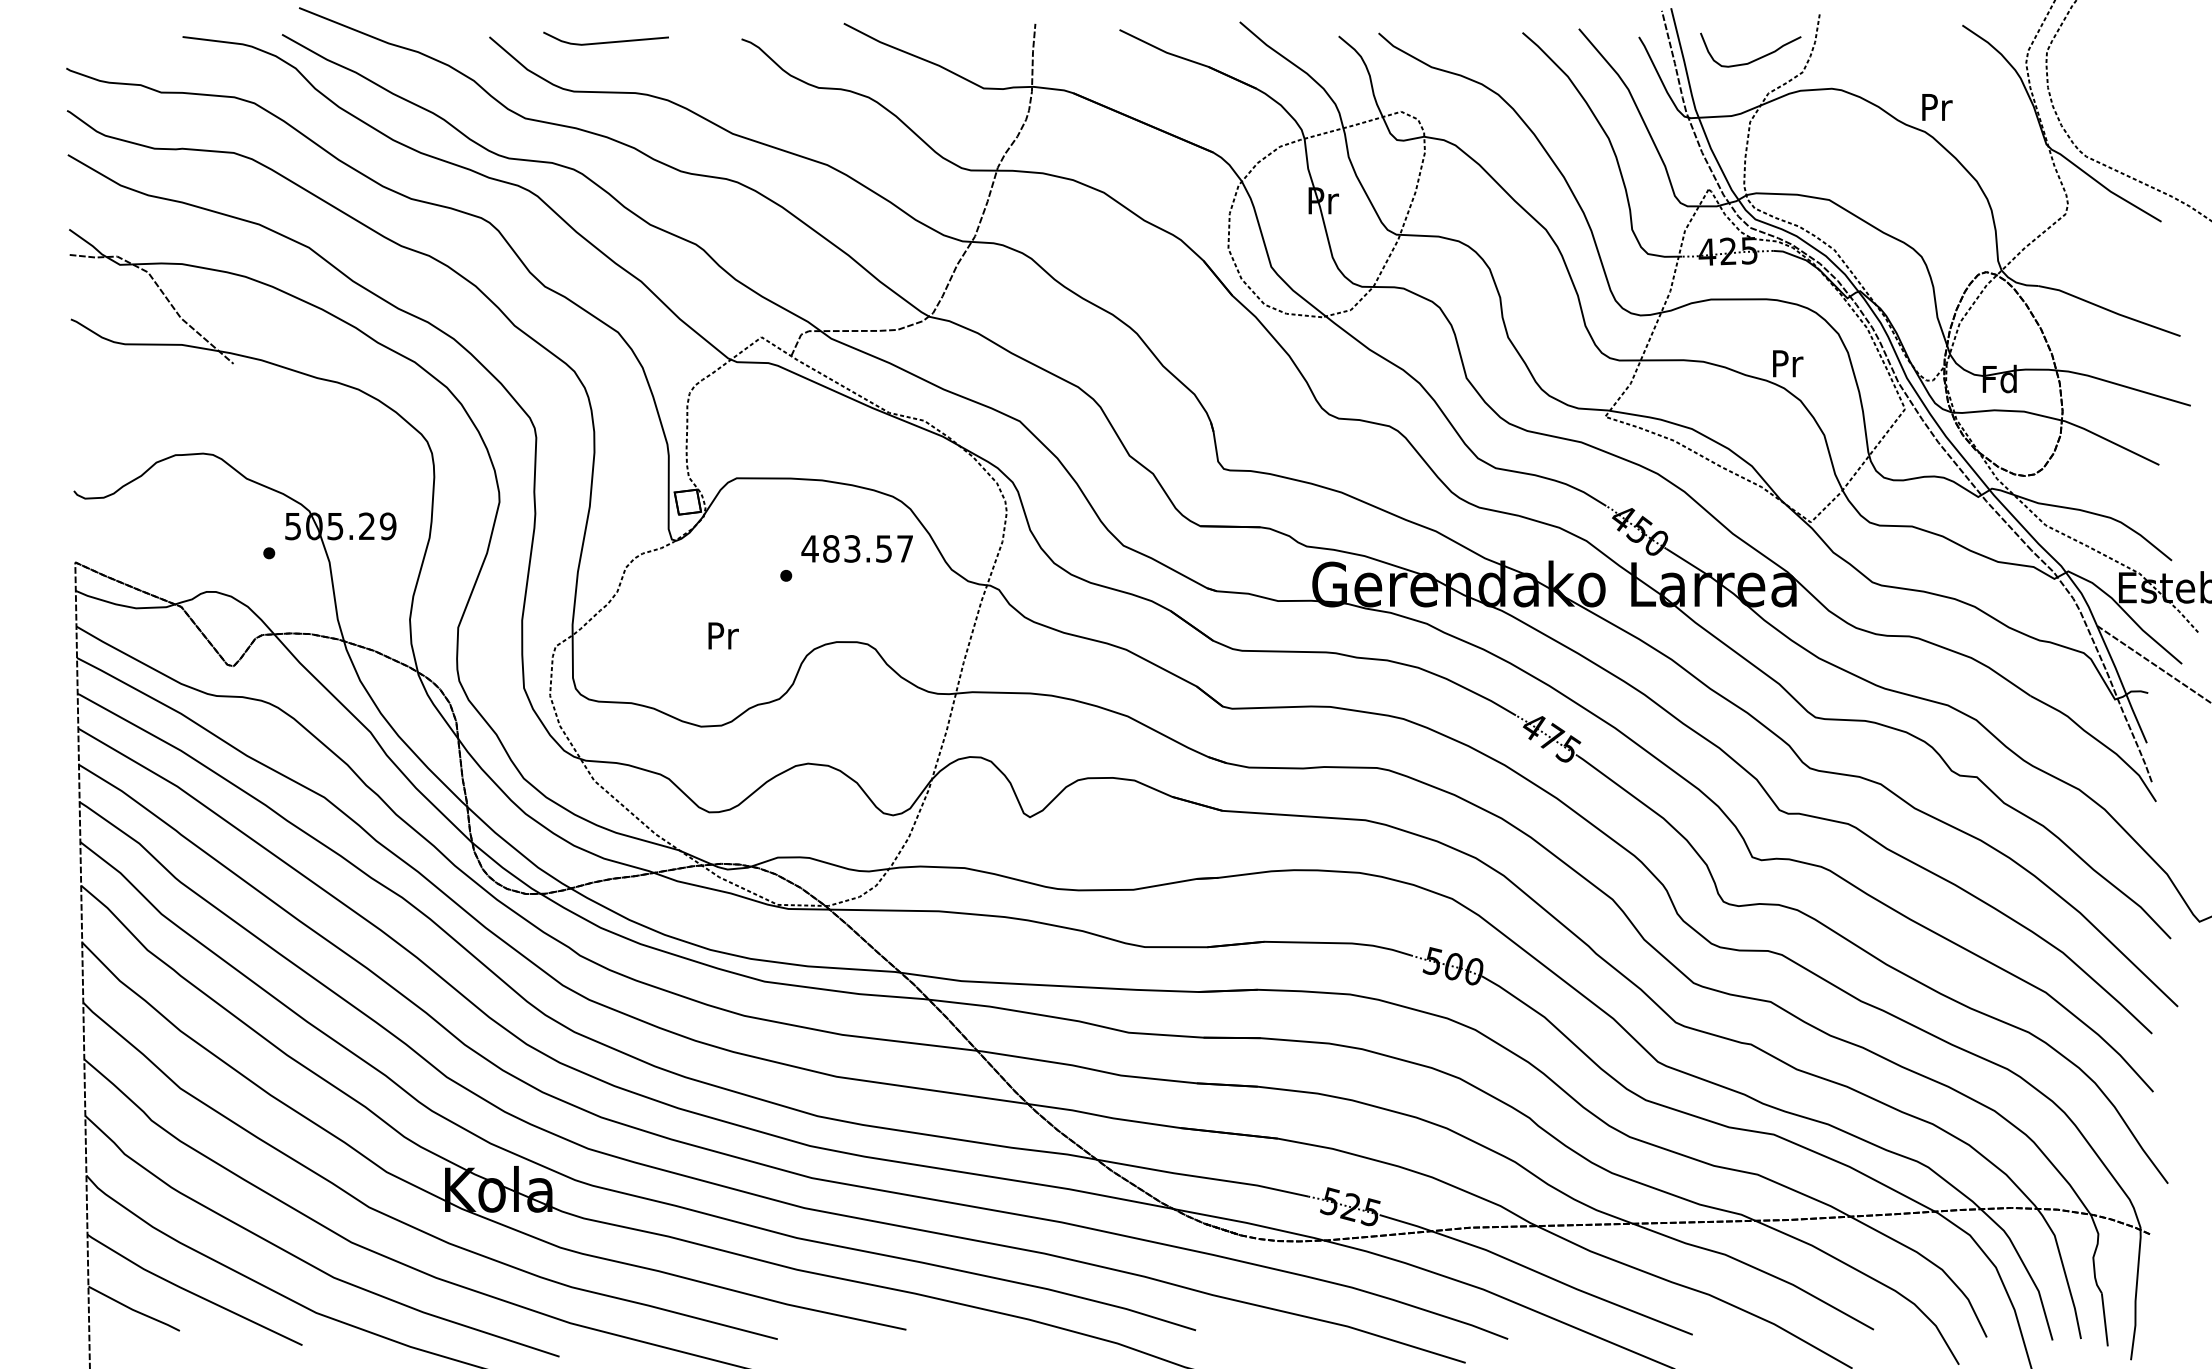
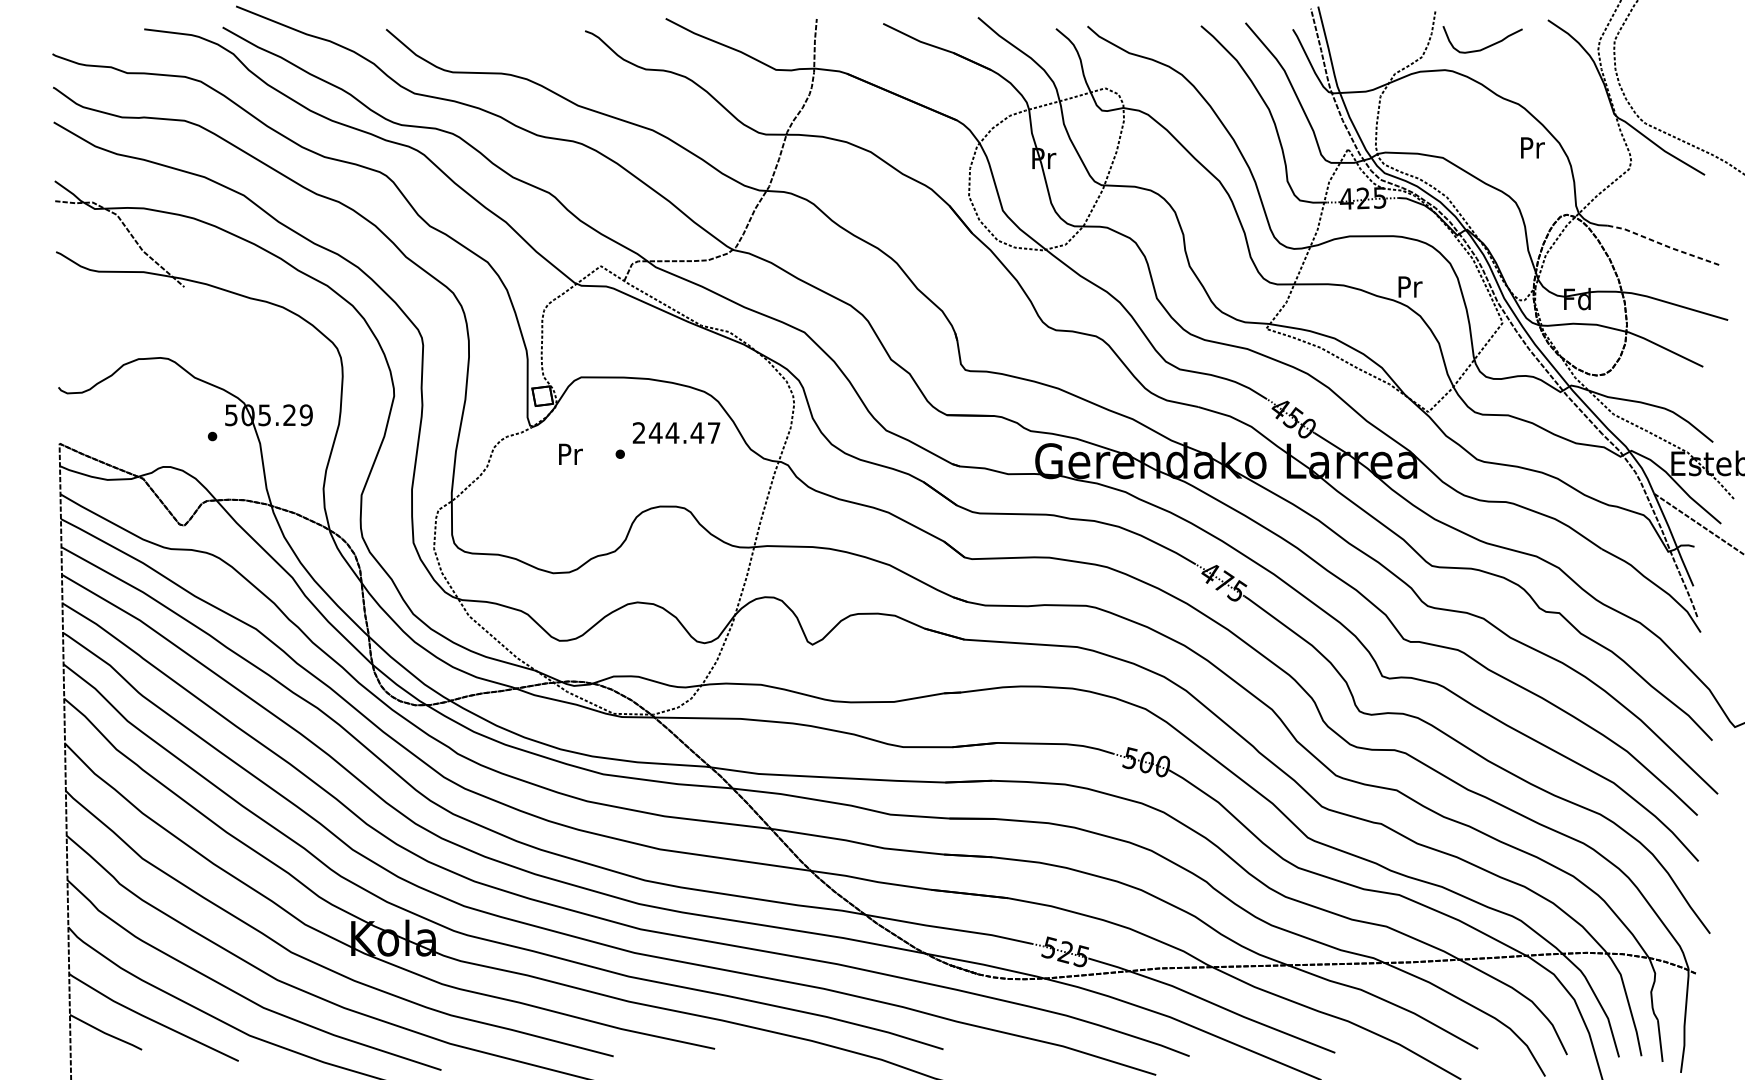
line: (605, 41) -> (477, 32), removed
curve: (1754, 59) -> (1485, 47), moved
text: (1937, 107) -> (1533, 148), moved
line: (2109, 310) -> (1663, 245), solid -> dashed
text: (846, 548) -> (667, 432), 483.57 -> 244.47
text: (723, 635) -> (570, 454), moved

